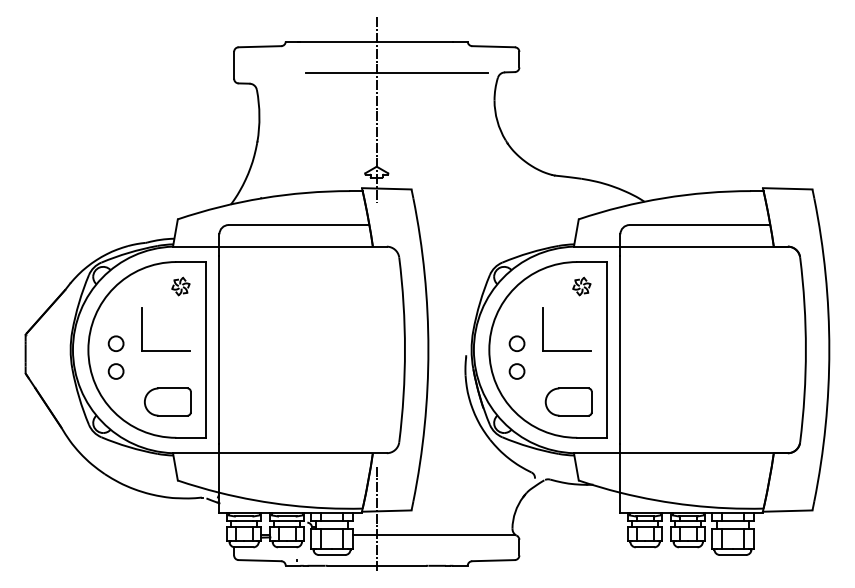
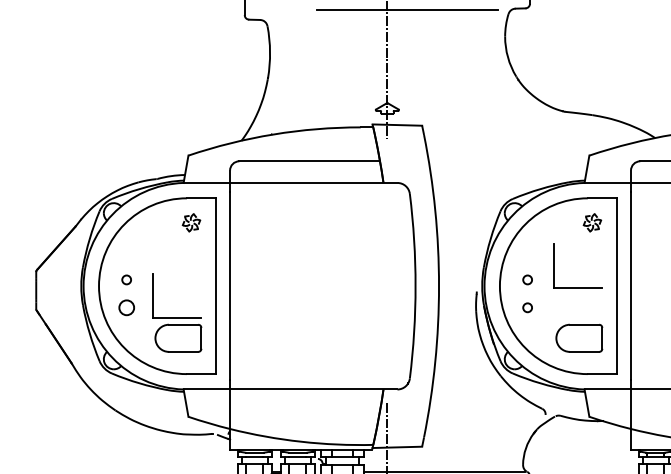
circle: (115, 343) -> (126, 279), size x0.6
circle: (516, 343) -> (527, 279), size x0.6
part: (165, 350) -> (176, 316), moved
circle: (516, 371) -> (527, 307), size x0.6

